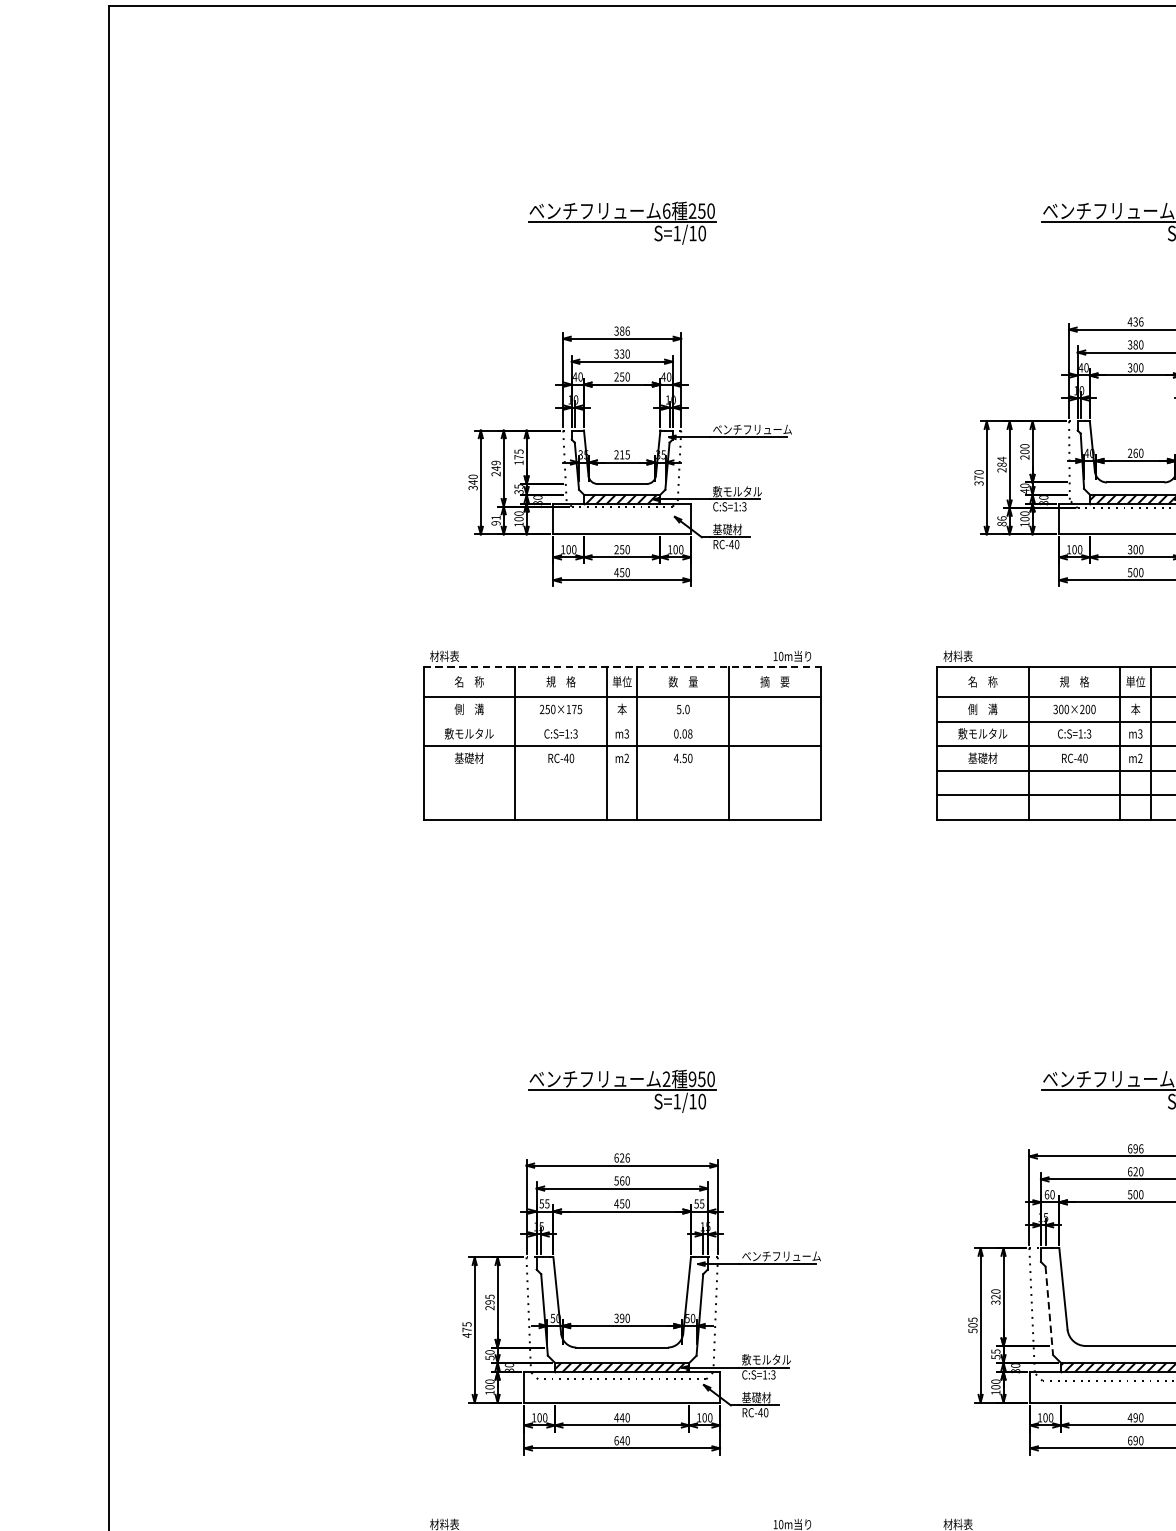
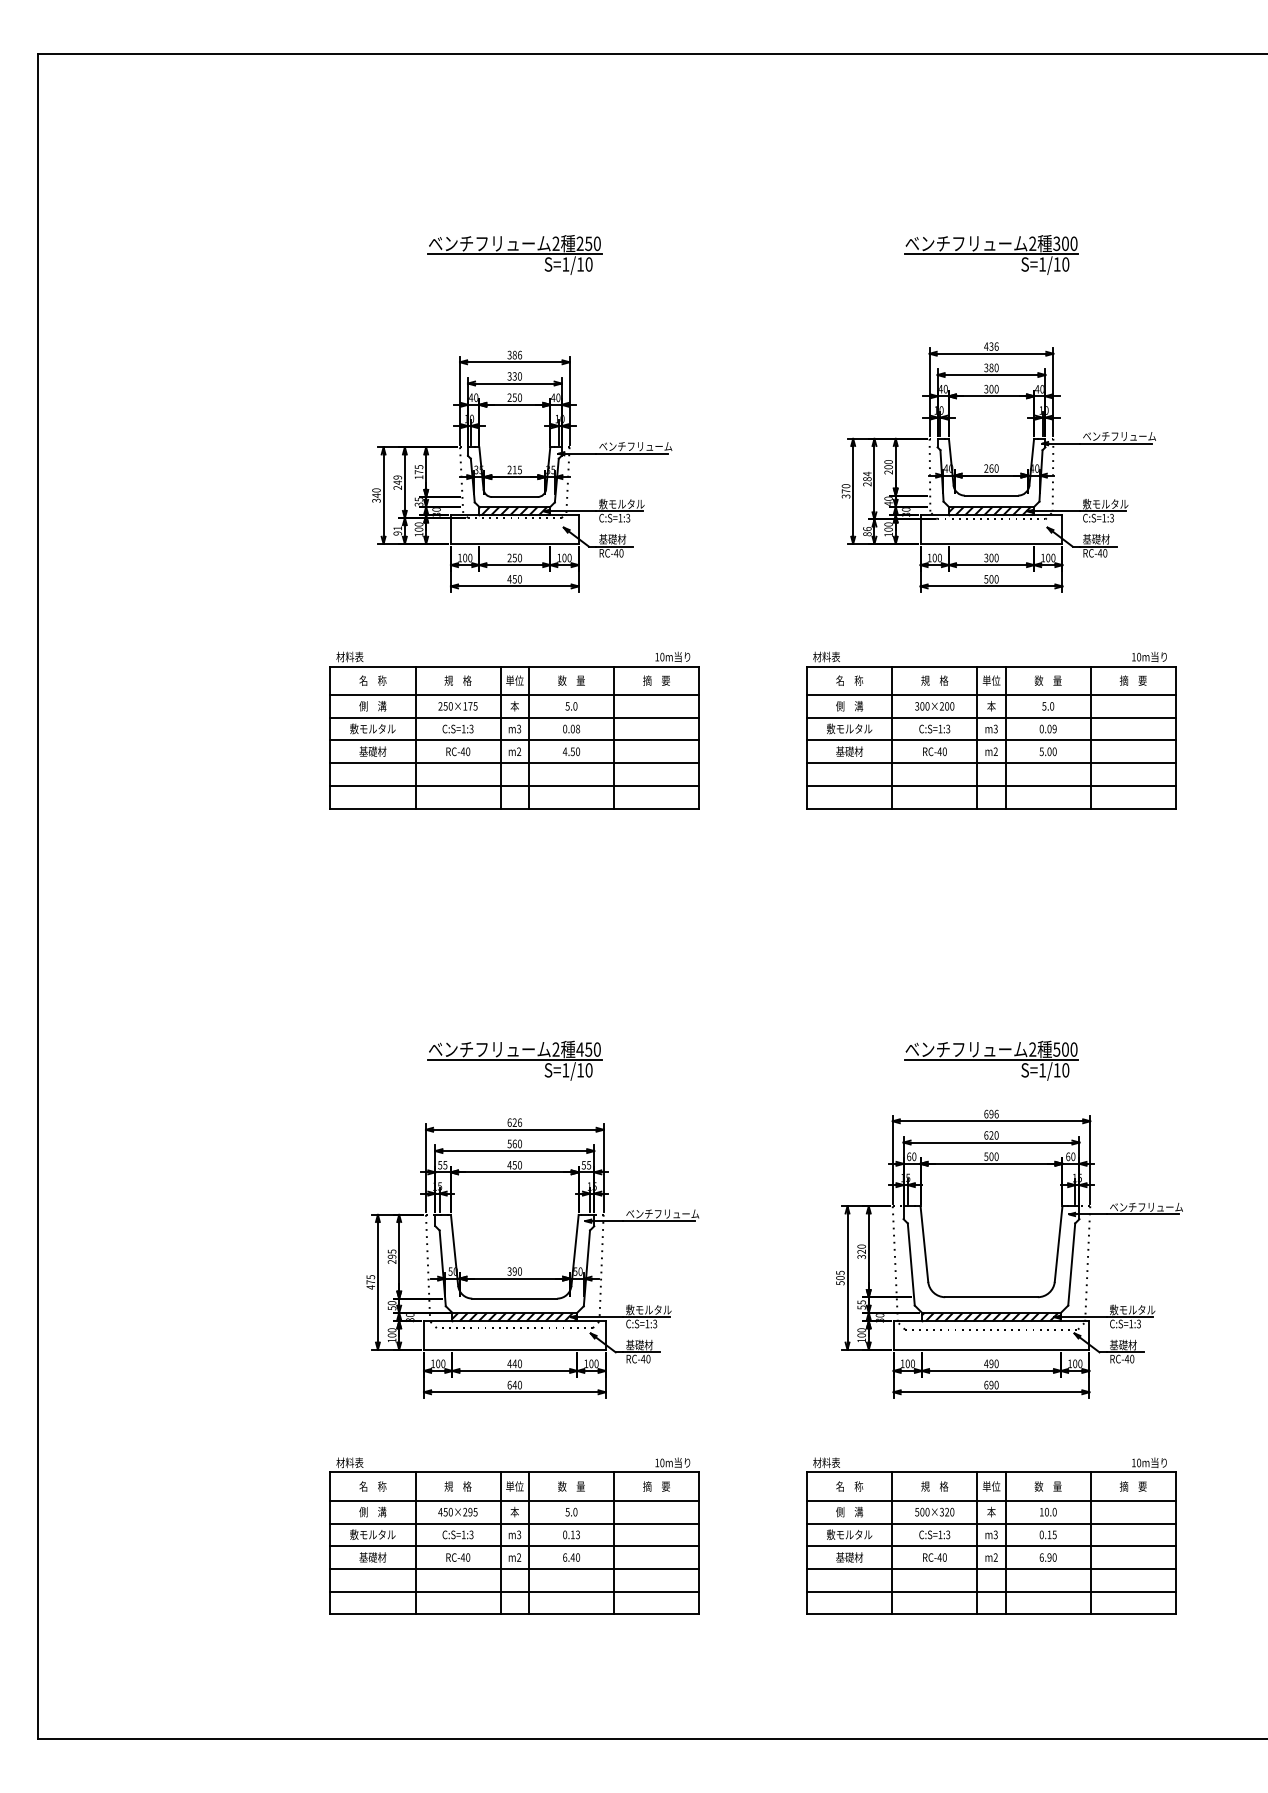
text: (666, 210) -> (555, 243), 6 -> 2
line: (622, 666) -> (515, 666), dashed -> solid
line: (621, 721) -> (514, 717), added
line: (621, 771) -> (514, 763), added
line: (621, 794) -> (514, 785), added
text: (691, 1079) -> (579, 1049), 950 -> 450
line: (1049, 1311) -> (911, 1265), dashed -> solid

